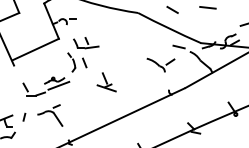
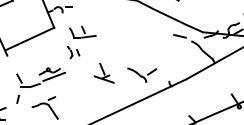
part: (77, 62) -> (73, 52), size x0.6
part: (160, 64) -> (141, 74), moved
line: (24, 116) -> (18, 98), moved

